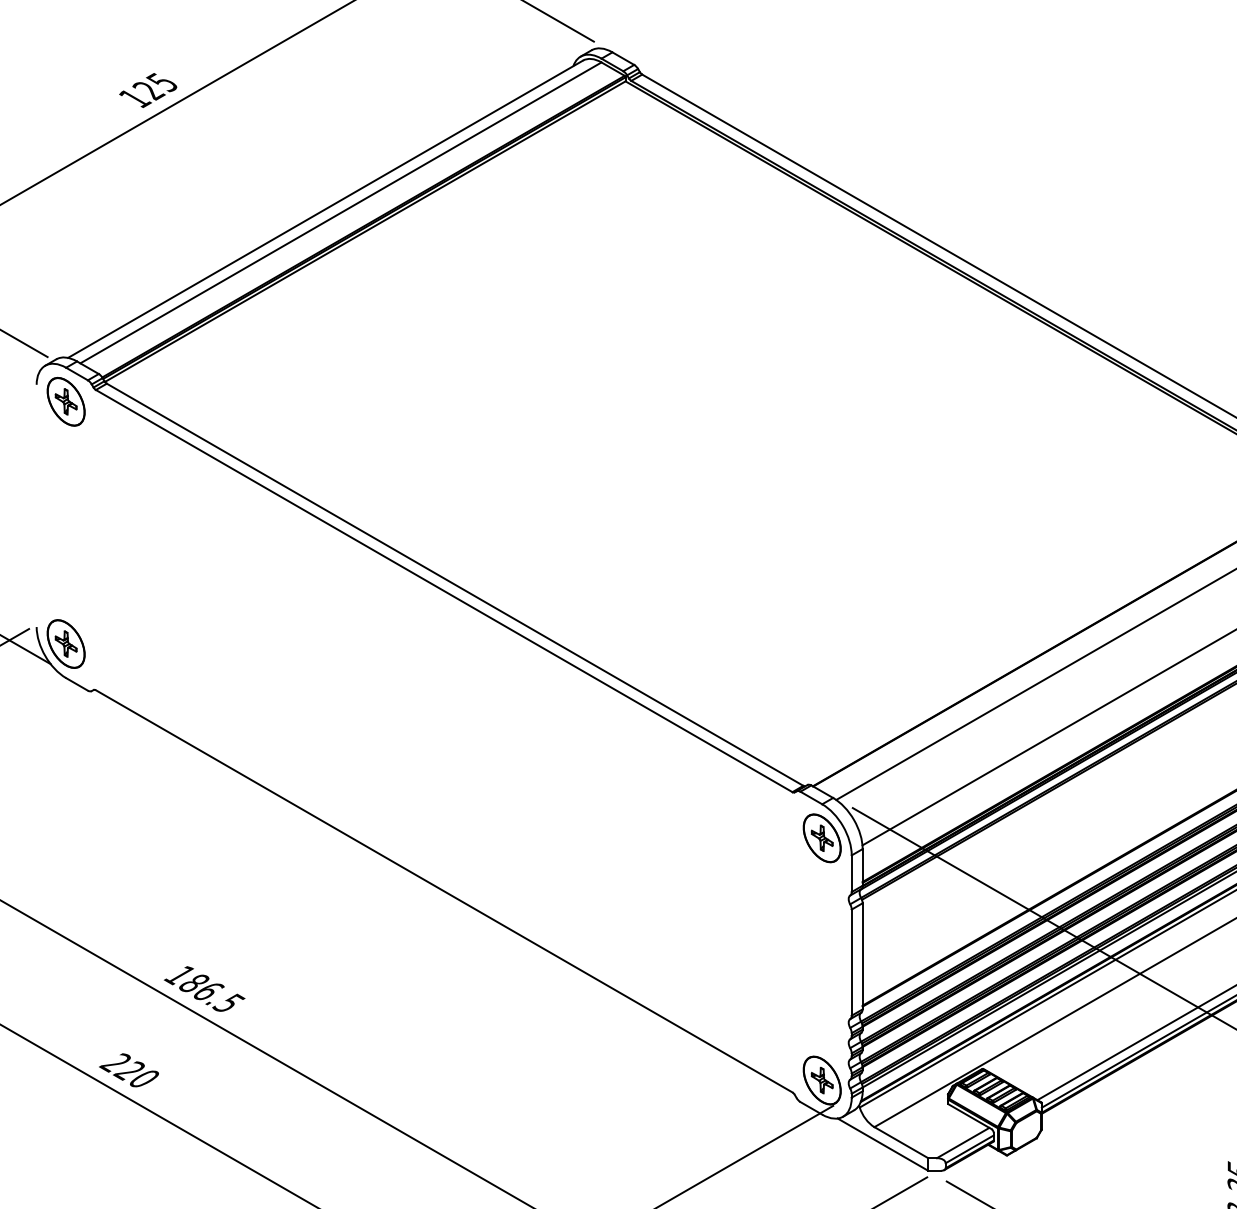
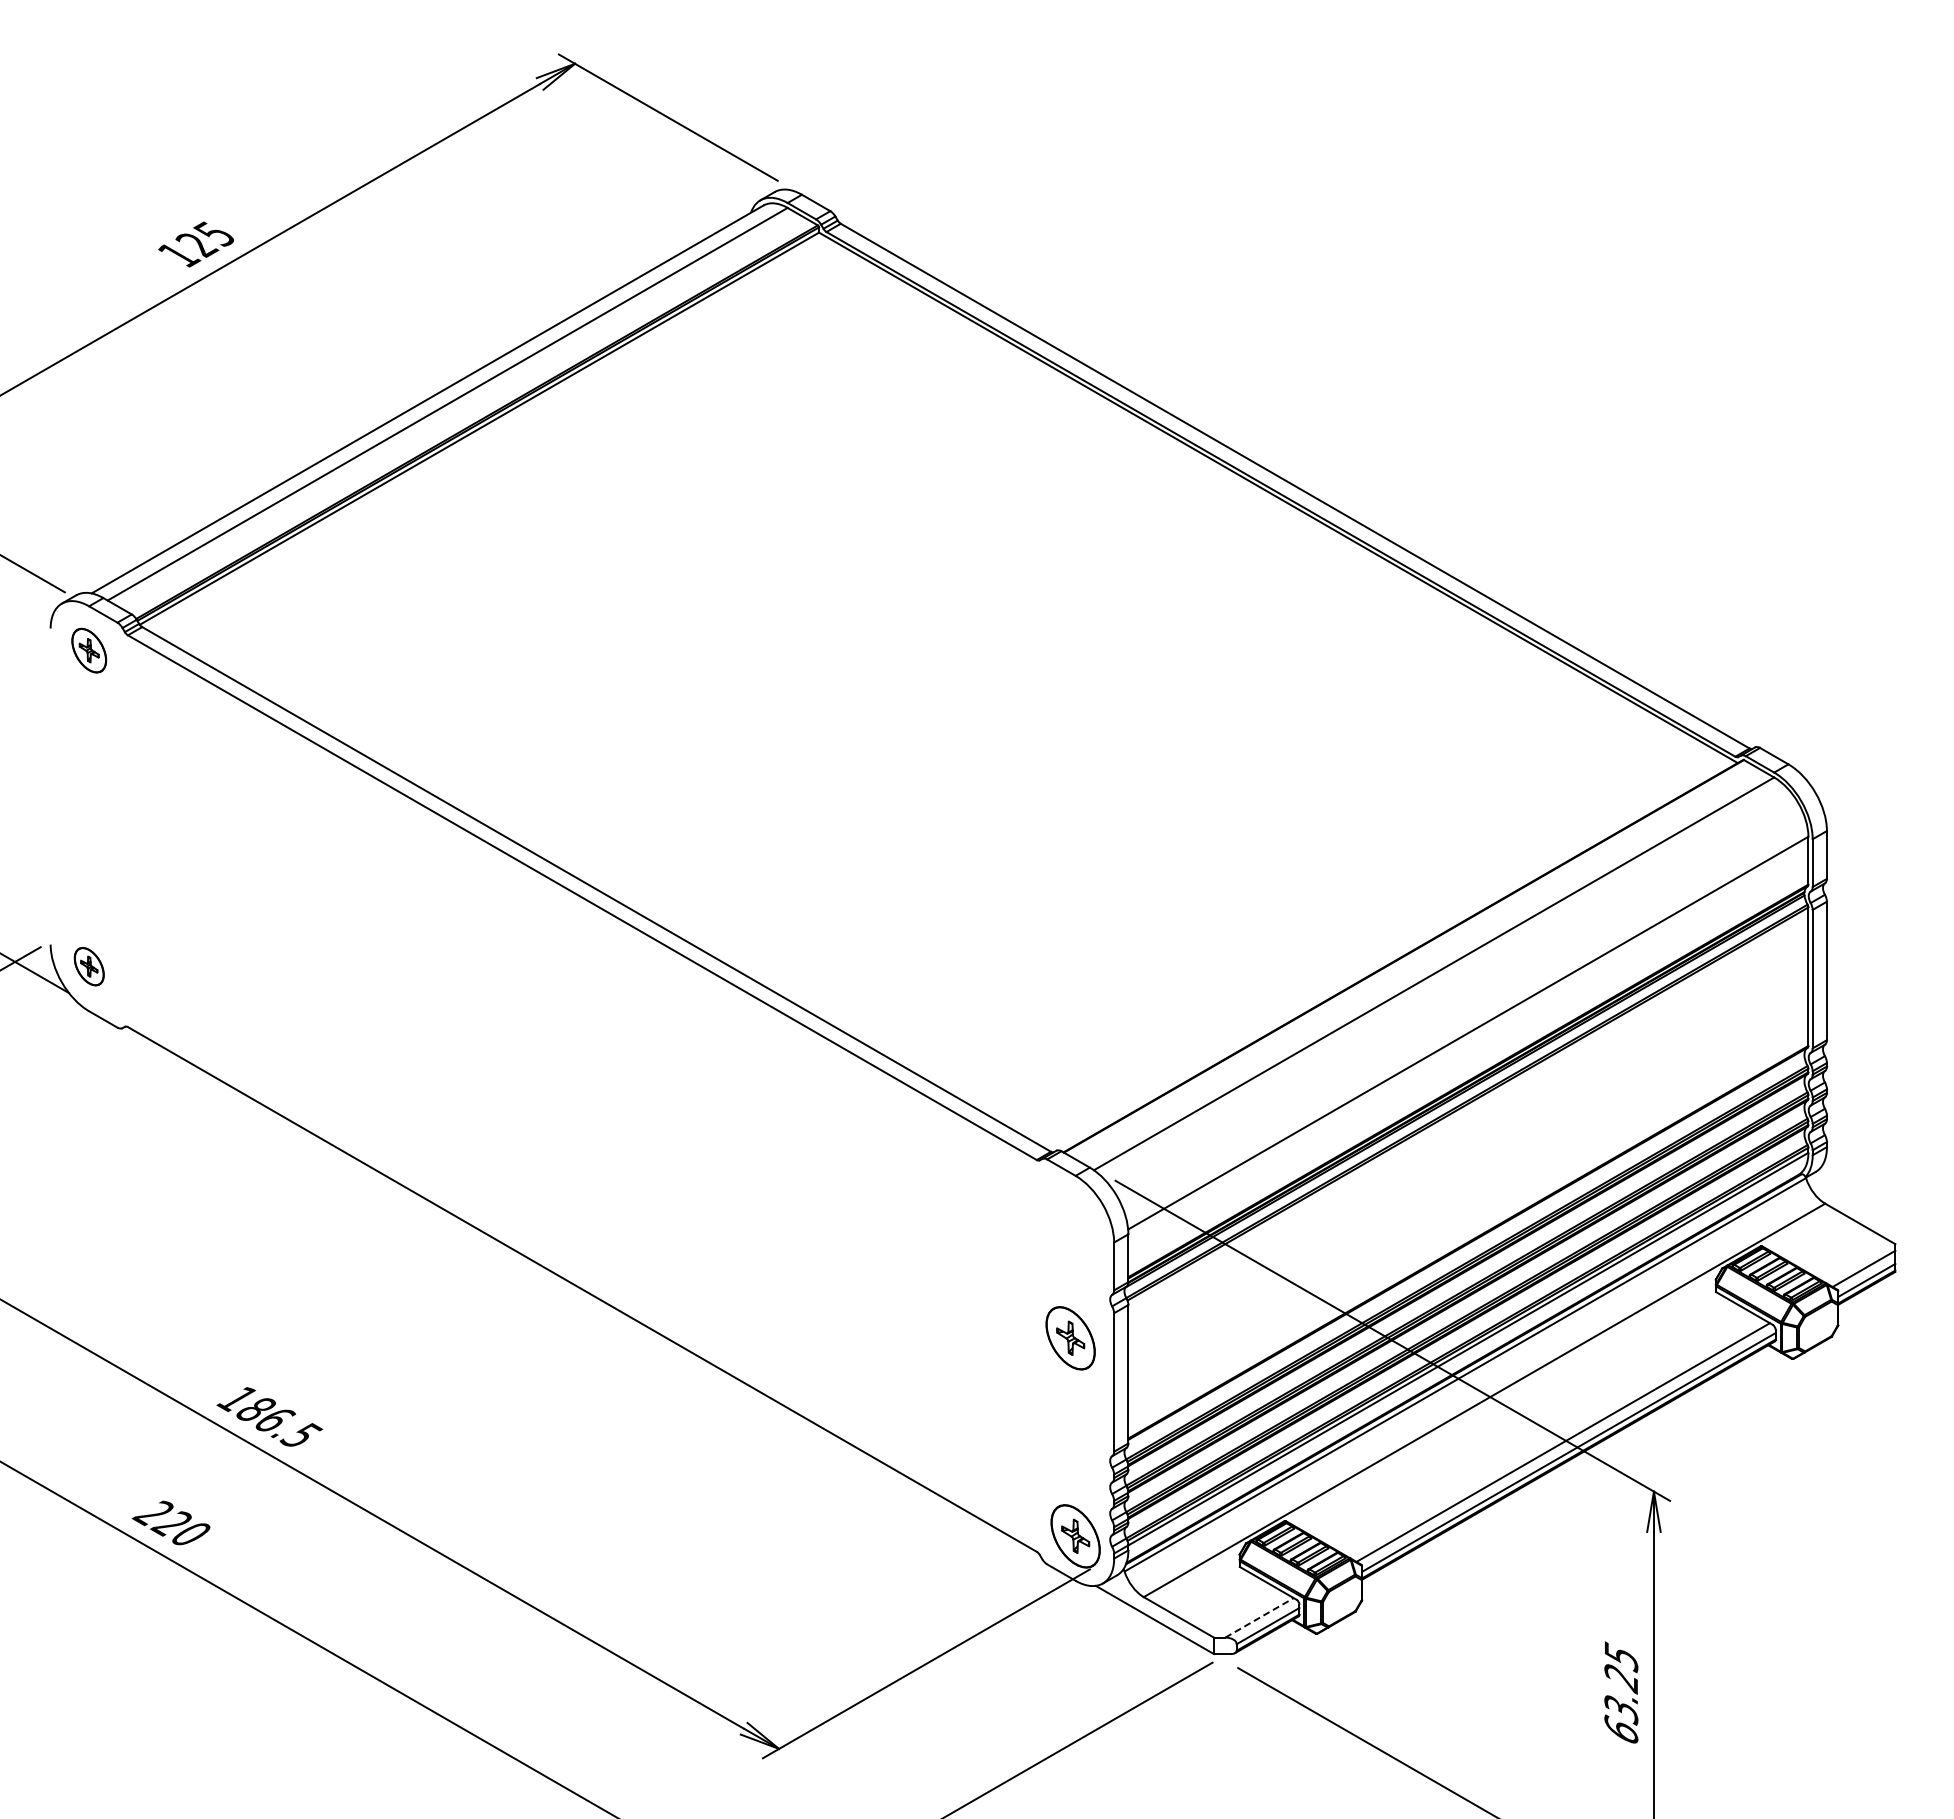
part: (66, 401) -> (89, 650), size x0.7
part: (66, 643) -> (89, 966), size x0.6
part: (822, 838) -> (1070, 1338), moved
line: (963, 1142) -> (1259, 1617), solid -> dashed

